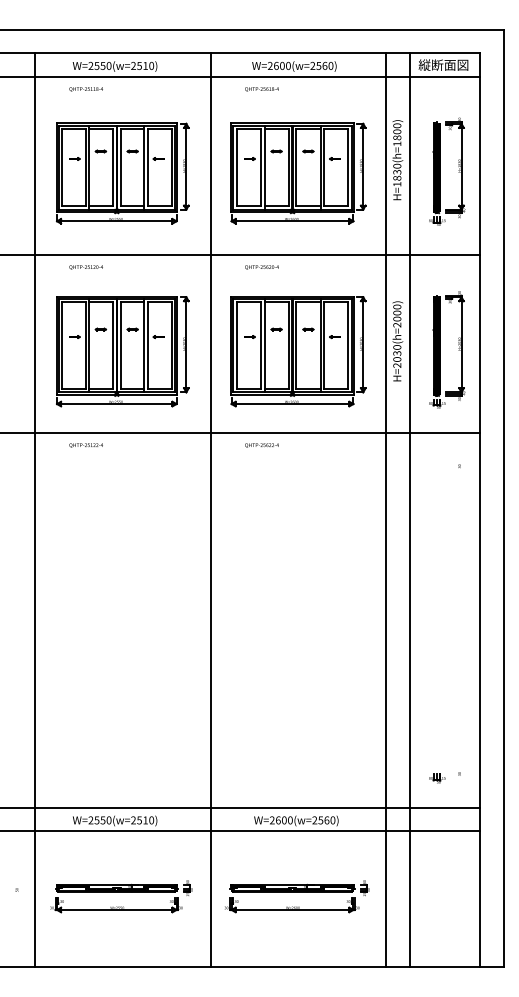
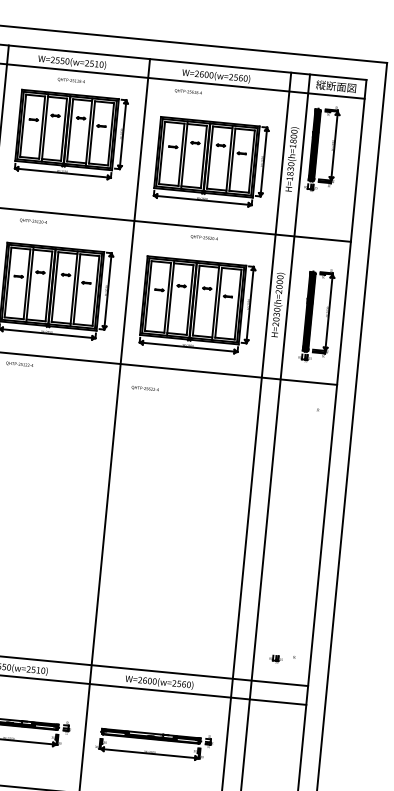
text: (85, 89) -> (70, 80), moved
part: (440, 171) -> (317, 148), moved
part: (122, 173) -> (71, 135), moved
text: (261, 267) -> (204, 237), moved
text: (261, 445) -> (144, 388), moved

